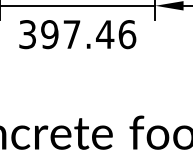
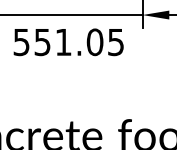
text: (78, 34) -> (69, 42), 397.46 -> 551.05

